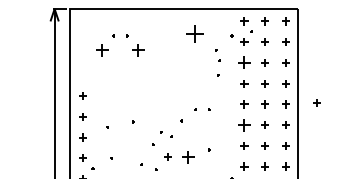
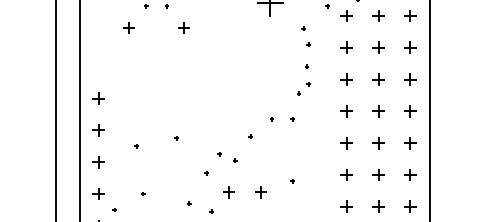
part: (102, 49) -> (129, 27), size x0.62
part: (138, 49) -> (184, 27), size x0.62
part: (244, 62) -> (346, 47), size x0.62
part: (216, 89) -> (304, 88), added
part: (316, 102) -> (457, 108), removed
part: (244, 124) -> (346, 142), size x0.62
part: (188, 156) -> (261, 191), size x0.62

